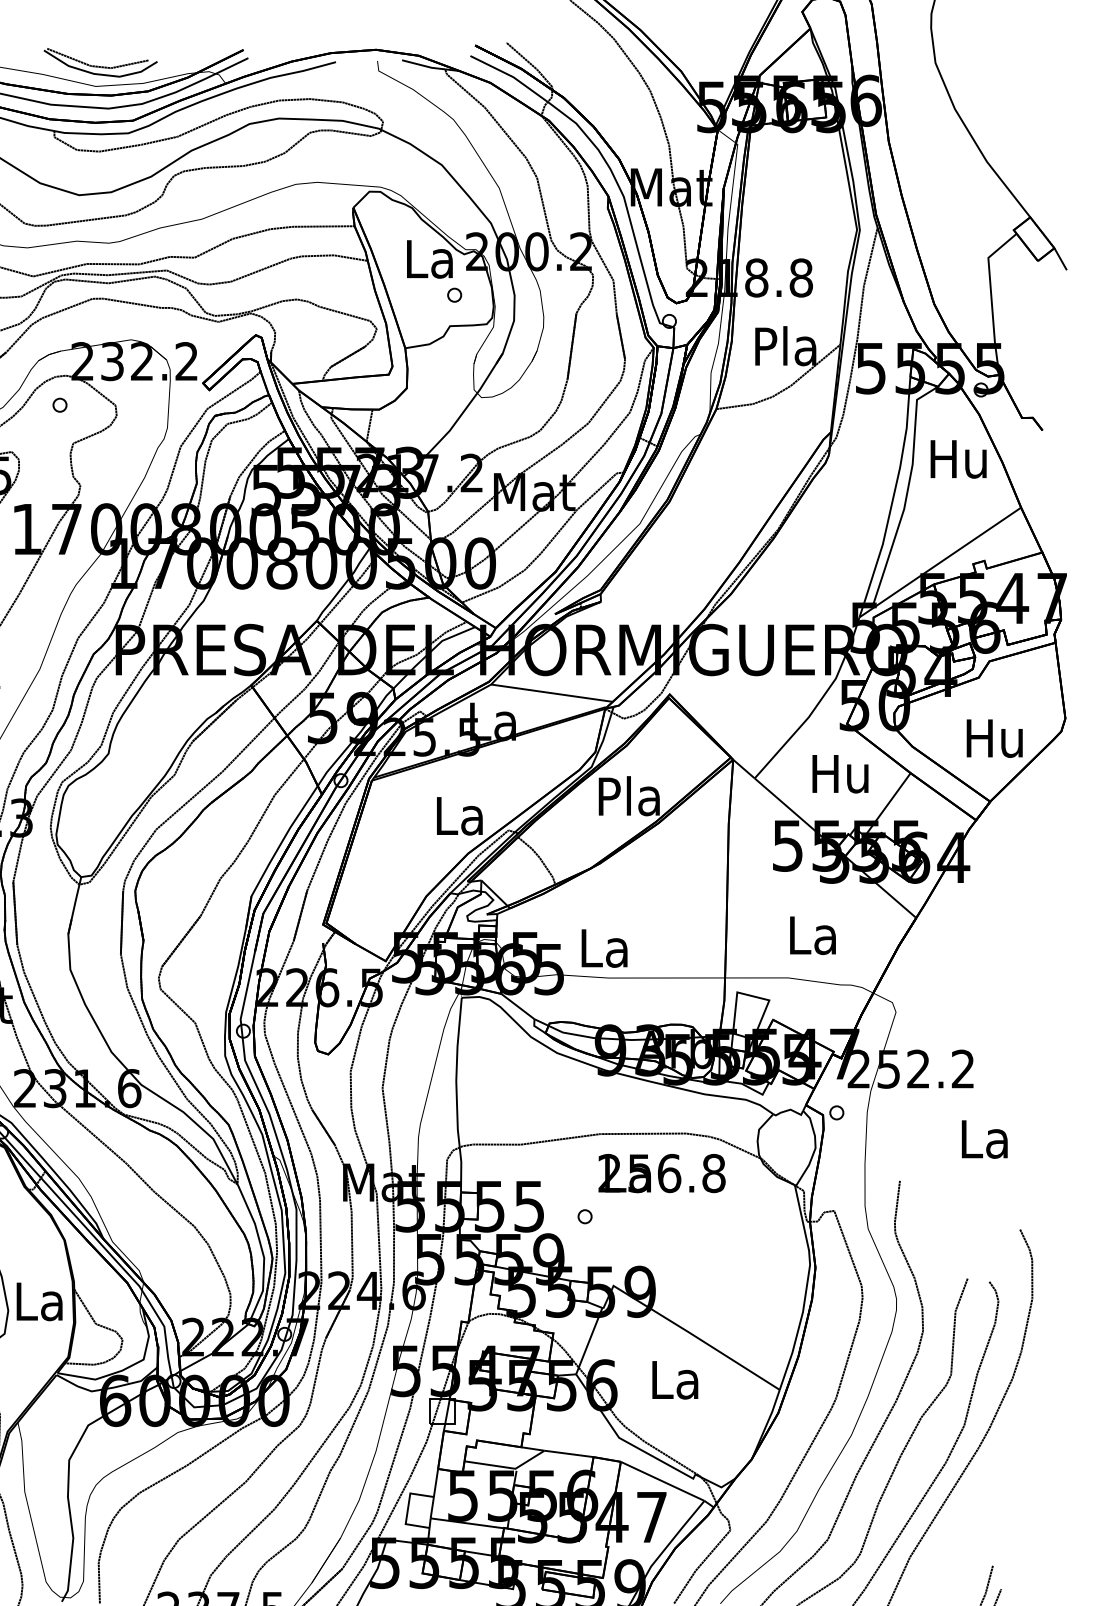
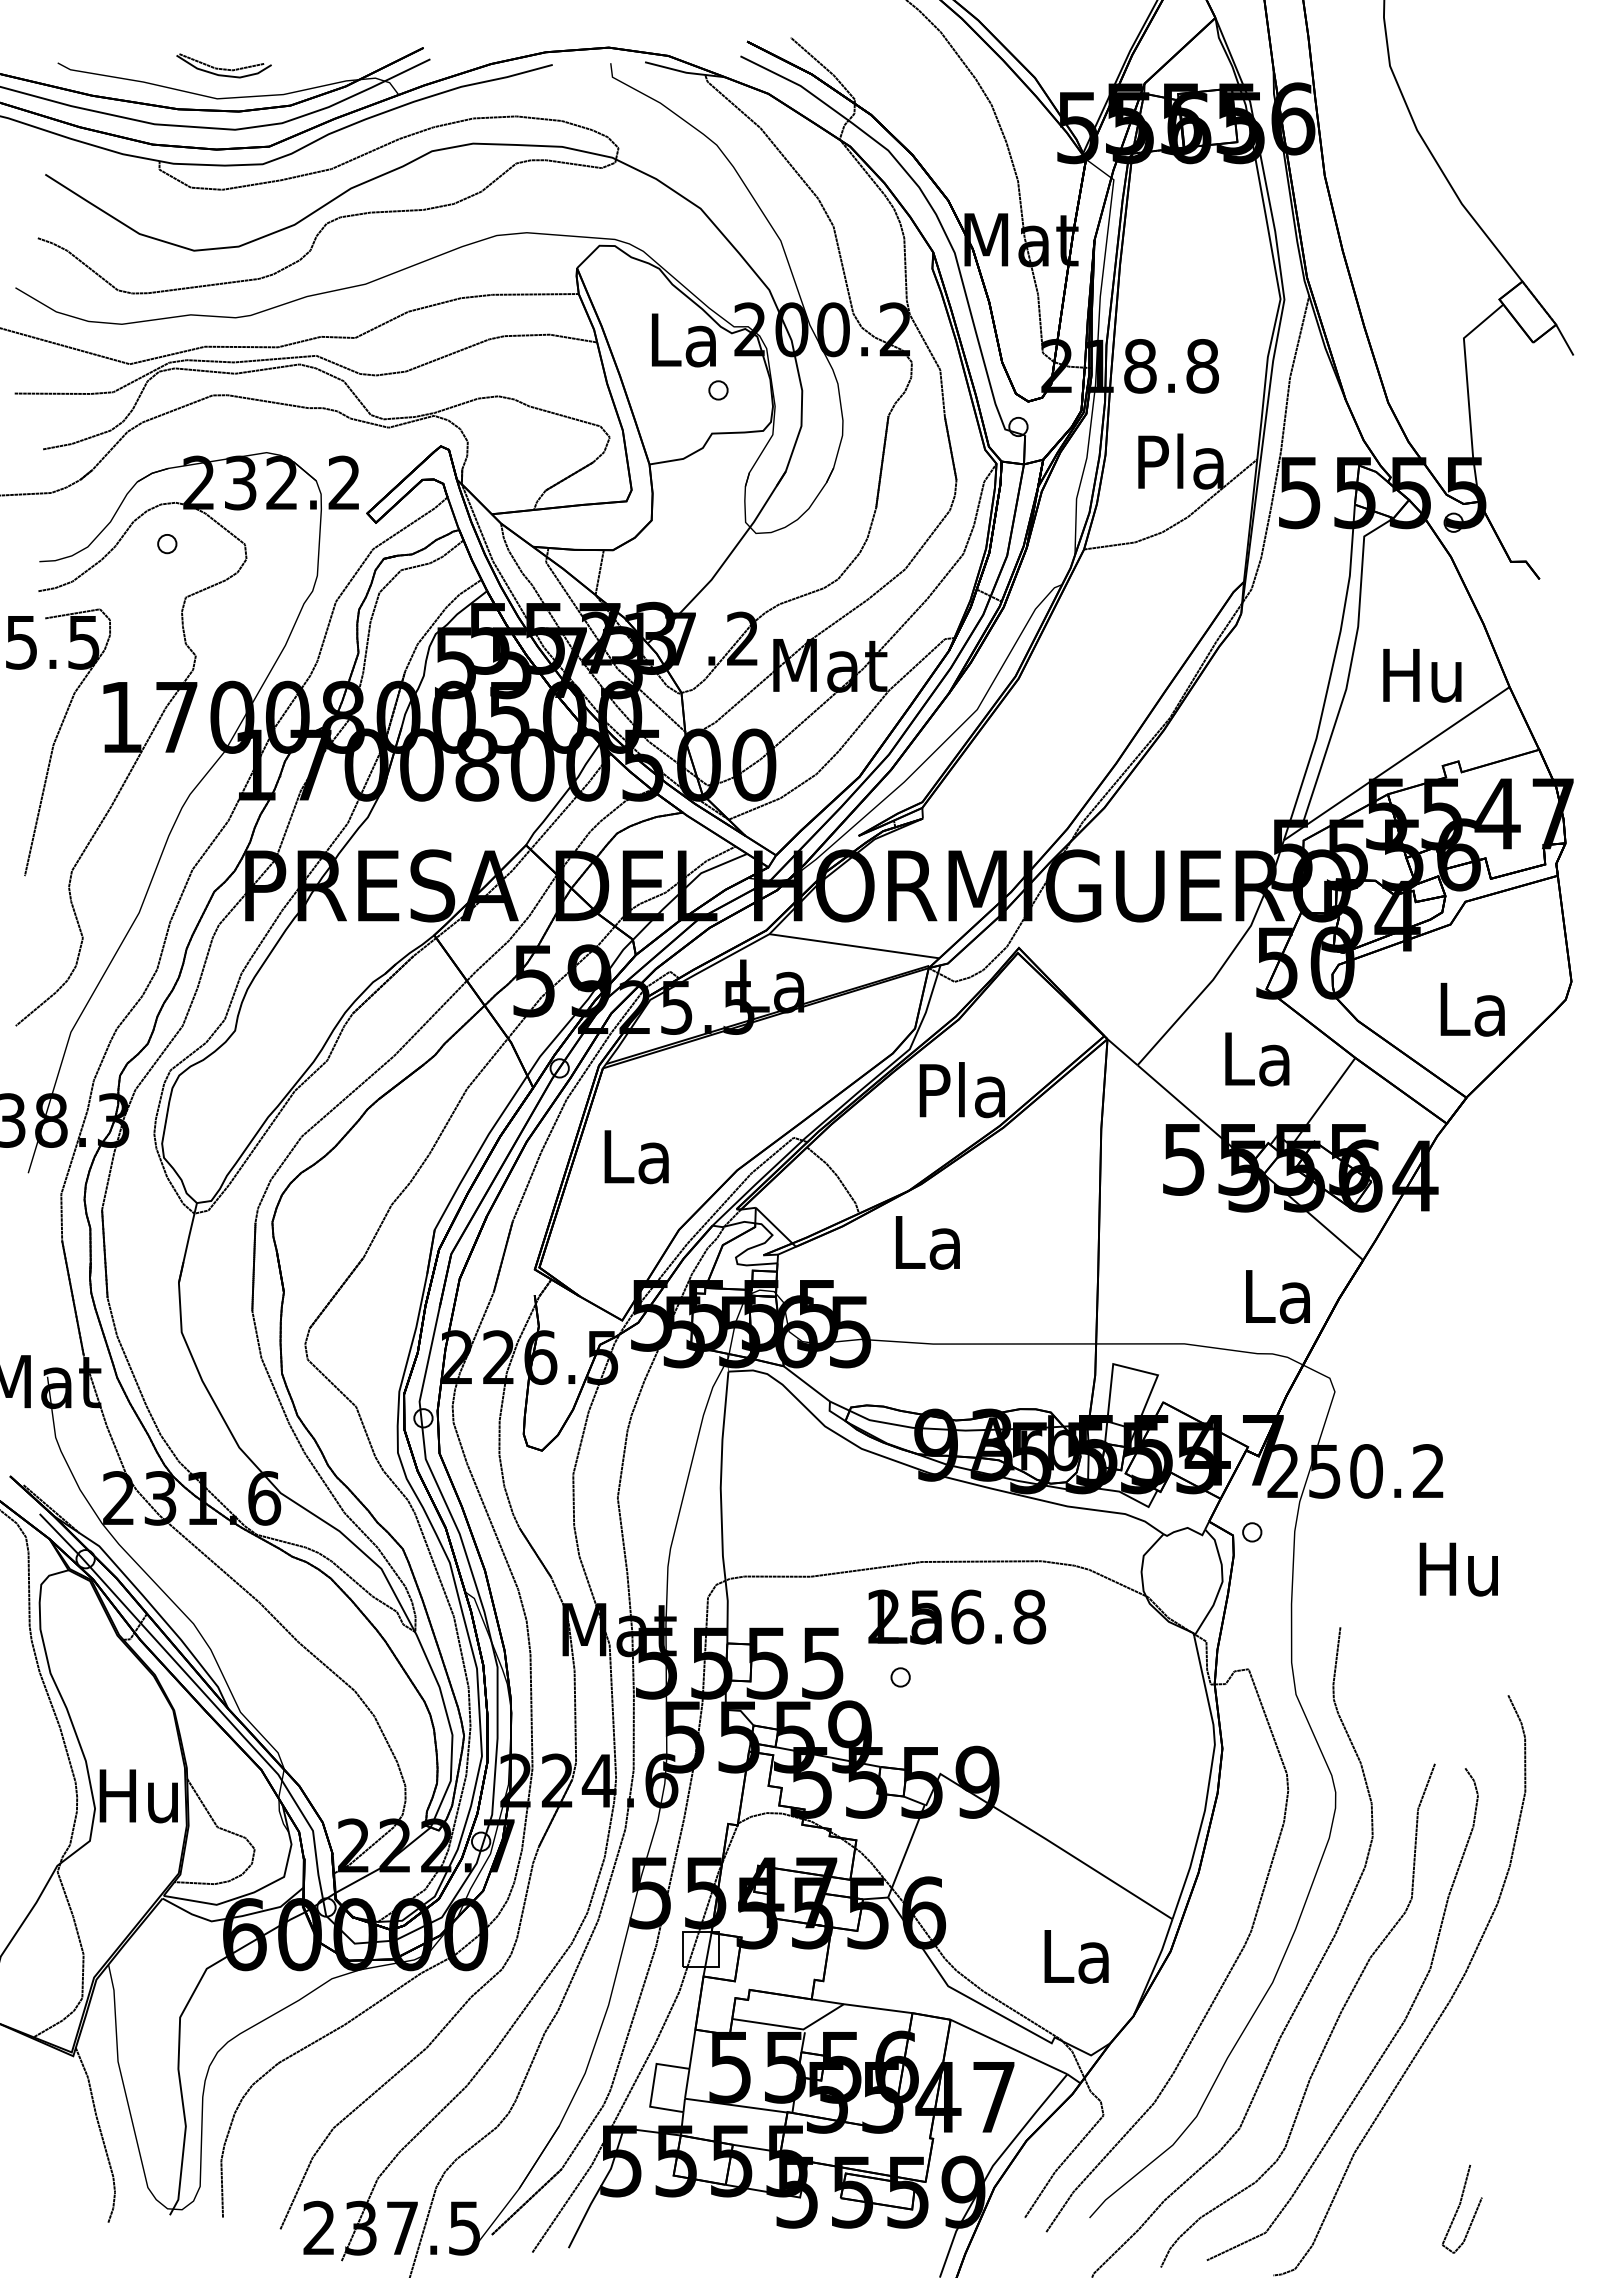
part: (100, 62) -> (223, 65), size x0.6
text: (958, 459) -> (1422, 675), moved
text: (994, 738) -> (1472, 1009), Hu -> La
text: (840, 774) -> (1257, 1059), Hu -> La
text: (459, 816) -> (636, 1157), moved
text: (812, 935) -> (1277, 1296), moved
text: (604, 948) -> (927, 1242), moved
text: (918, 1069) -> (1366, 1471), 252.2 -> 250.2
text: (984, 1139) -> (1458, 1569), La -> Hu
text: (662, 1173) -> (957, 1616), moved
text: (39, 1302) -> (138, 1796), La -> Hu
text: (675, 1380) -> (1076, 1956), moved

